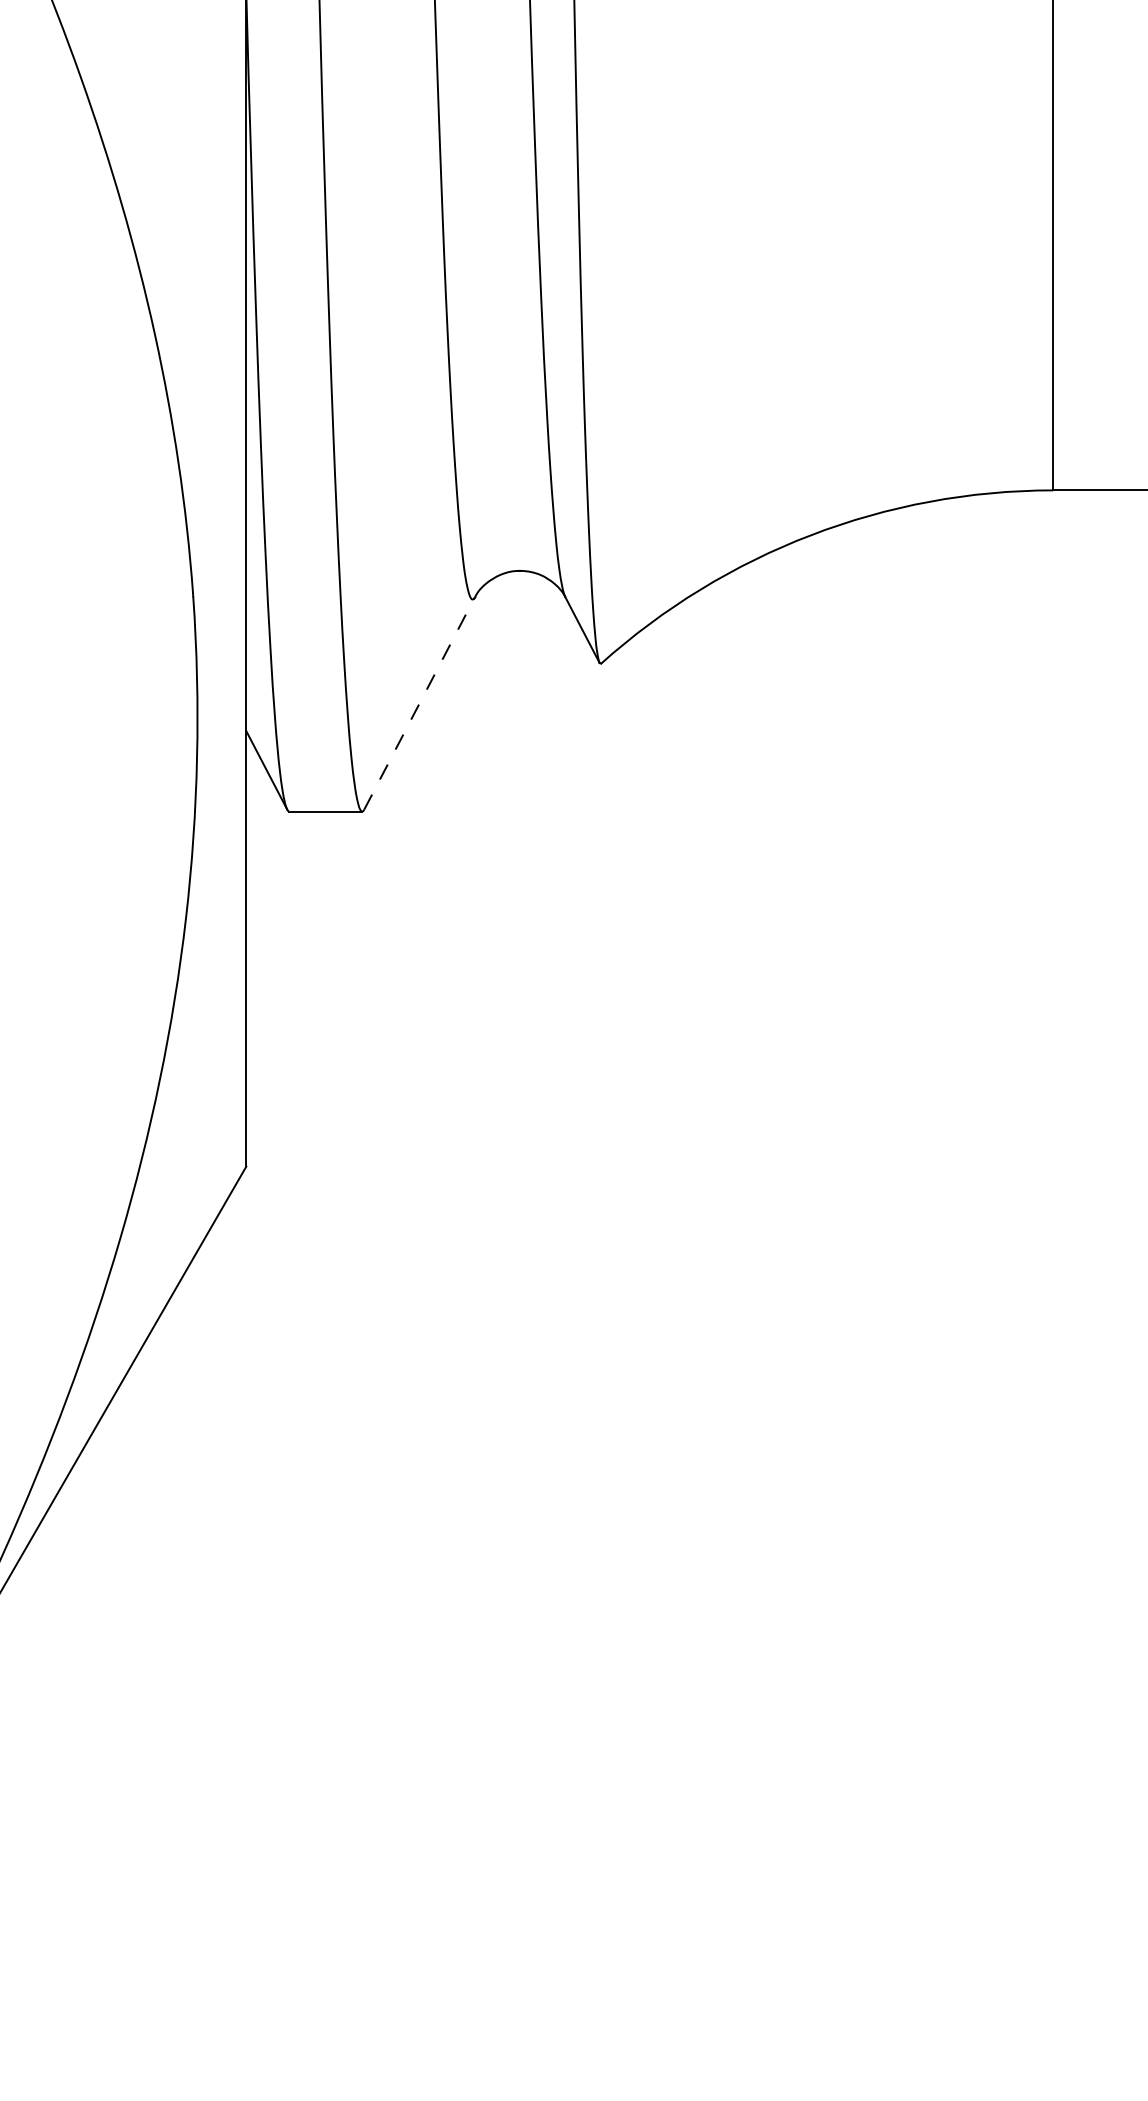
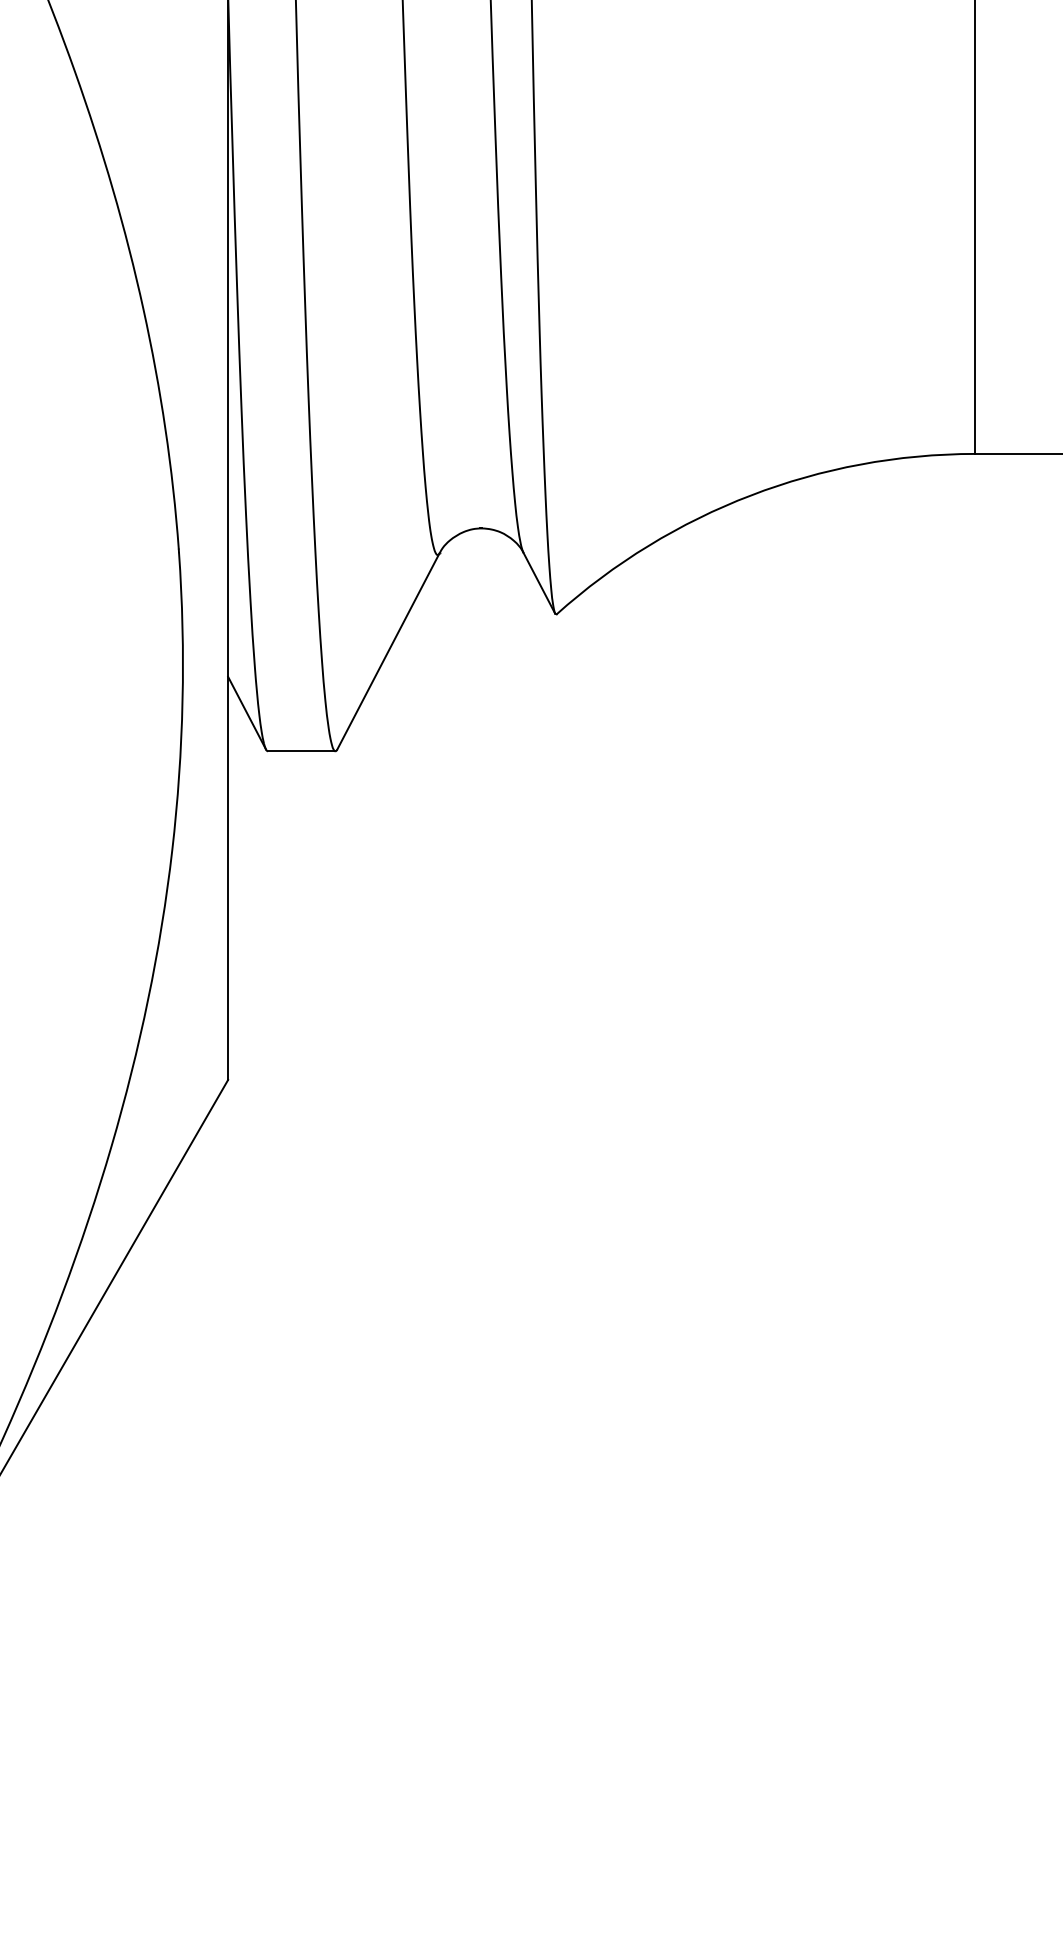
line: (419, 703) -> (388, 651), dashed -> solid

